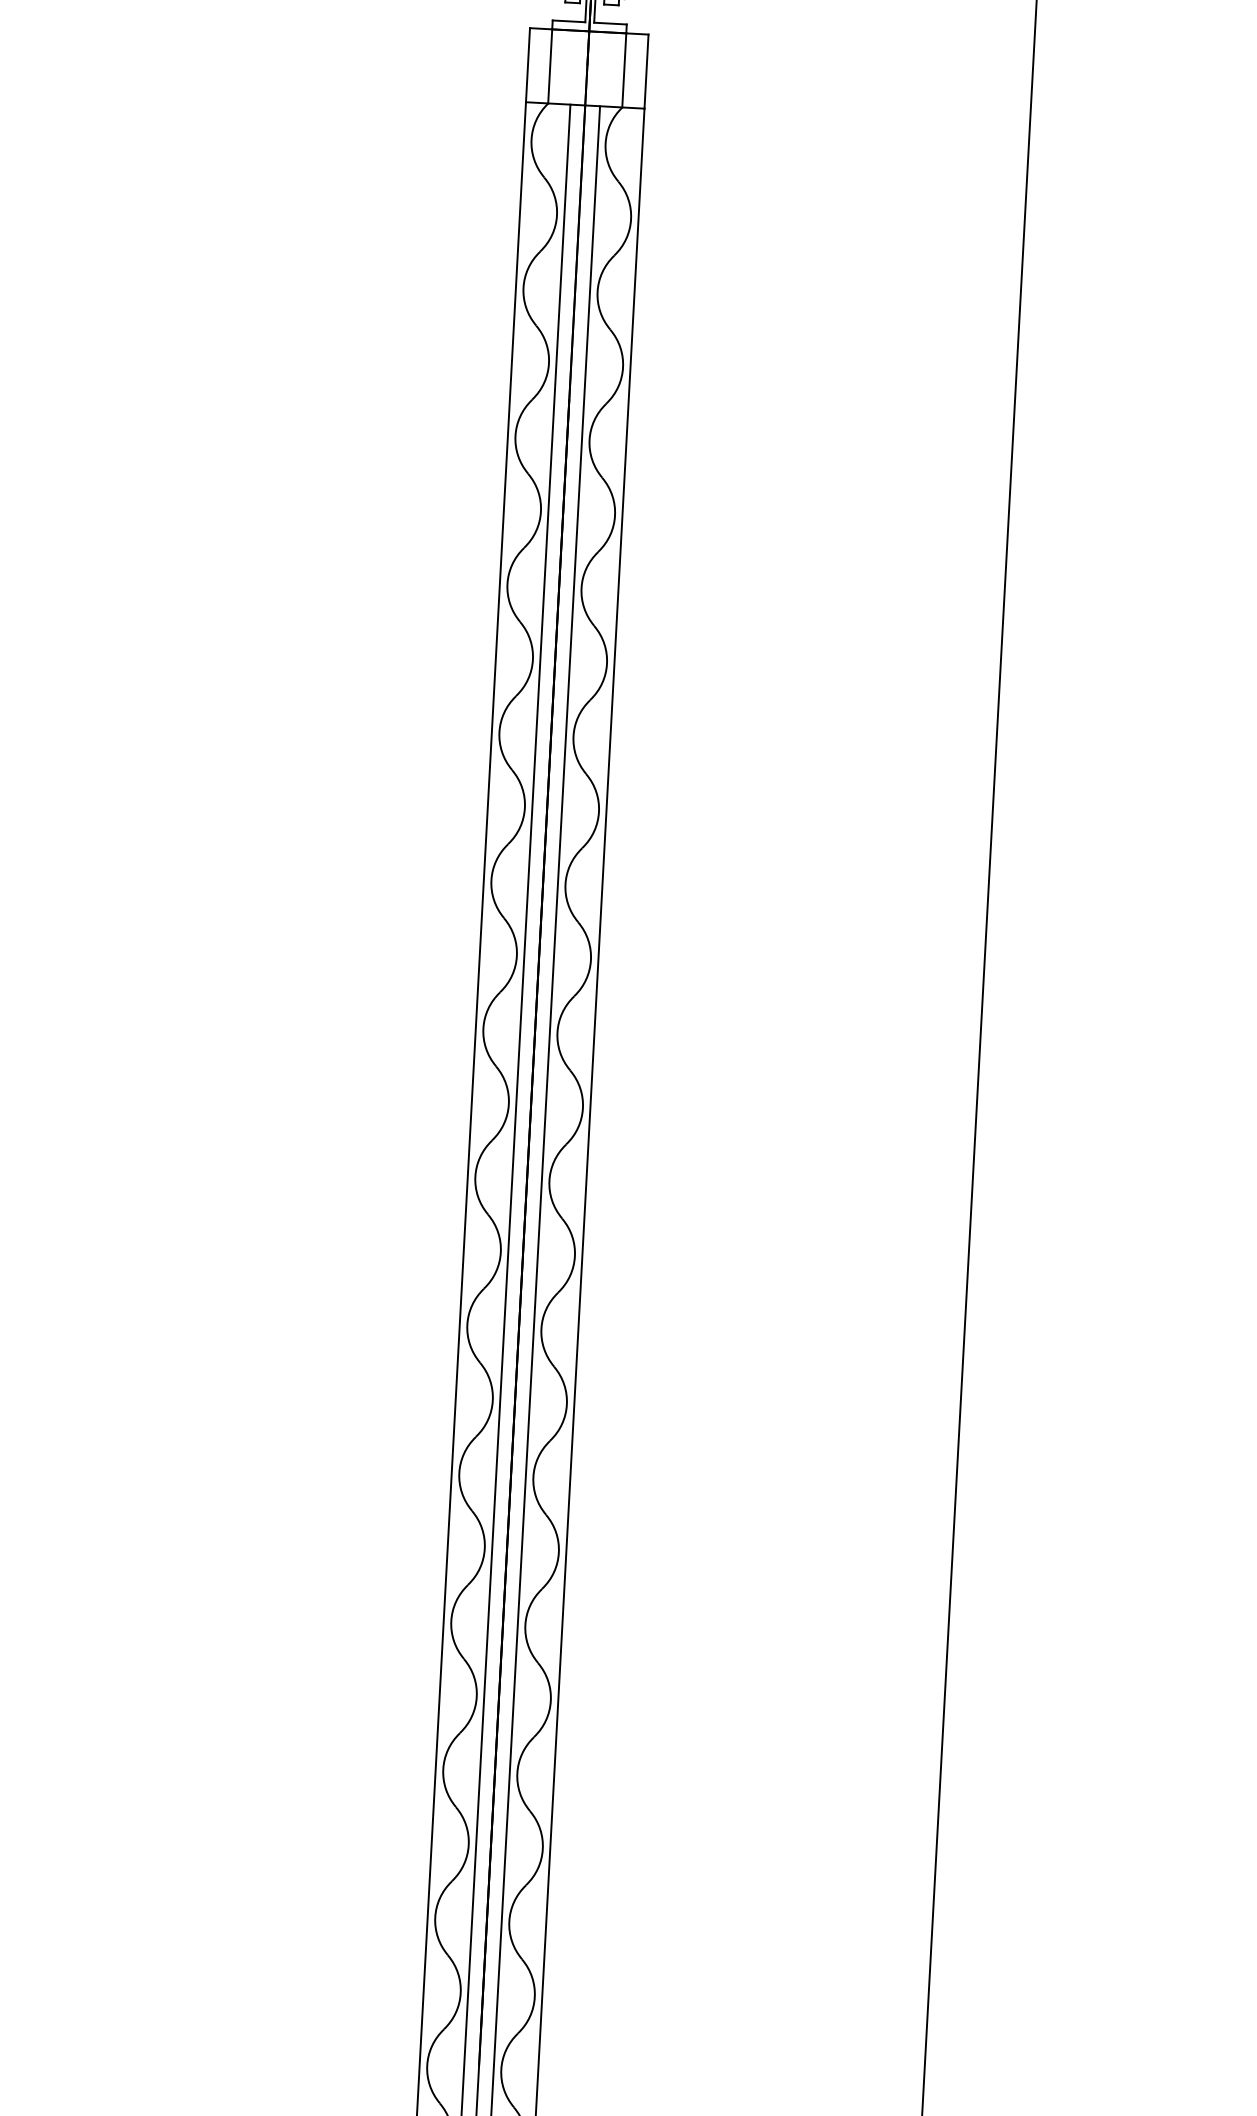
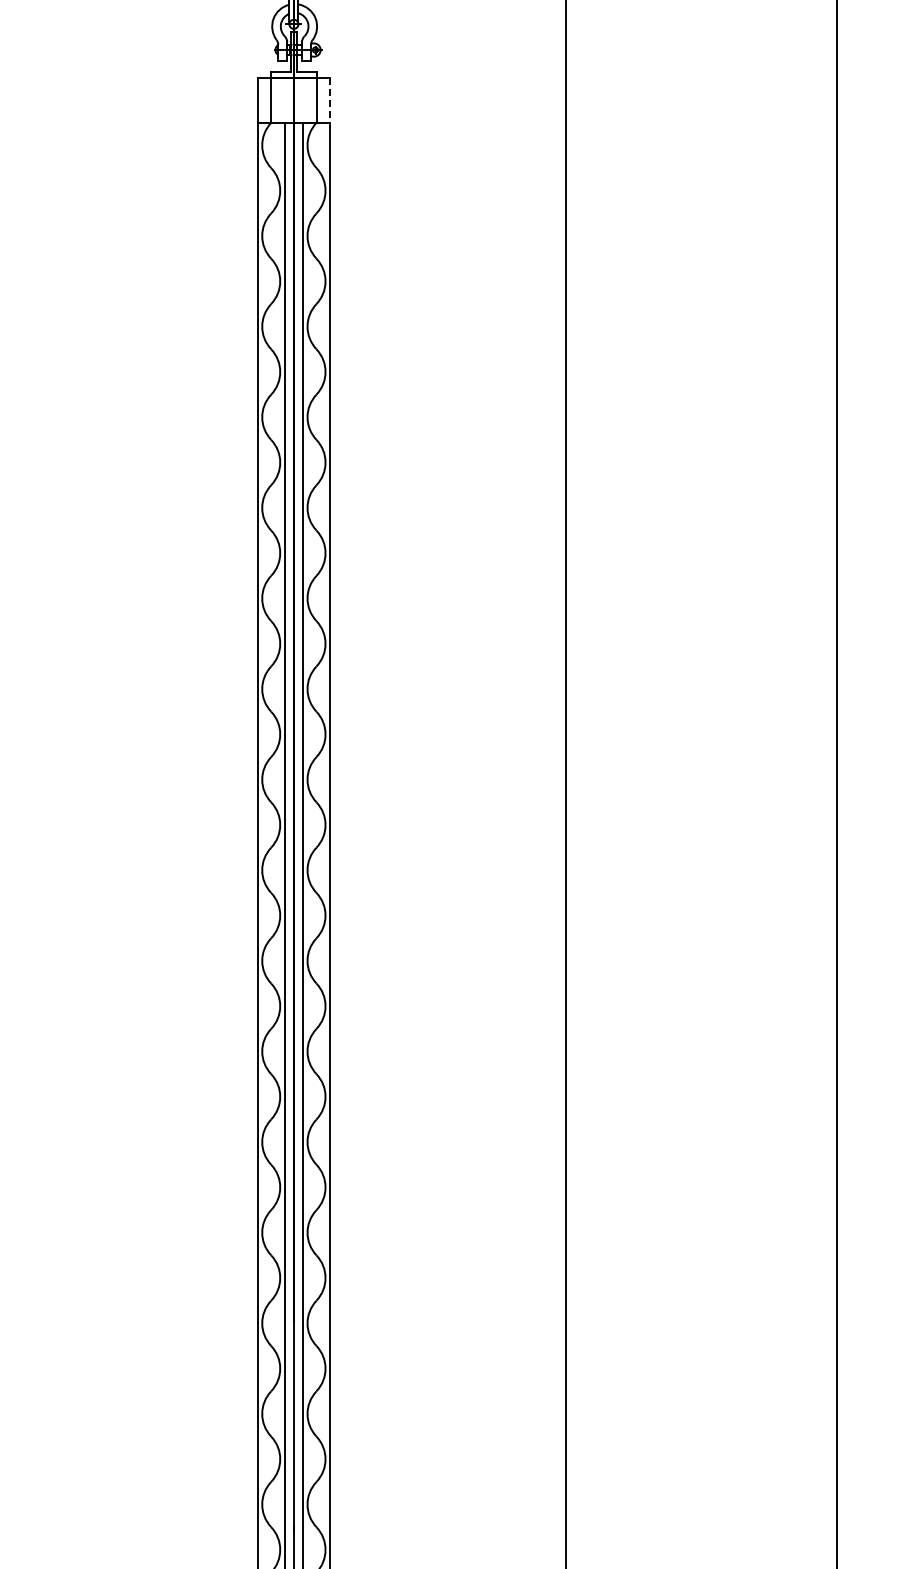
line: (647, 72) -> (330, 100), solid -> dashed

